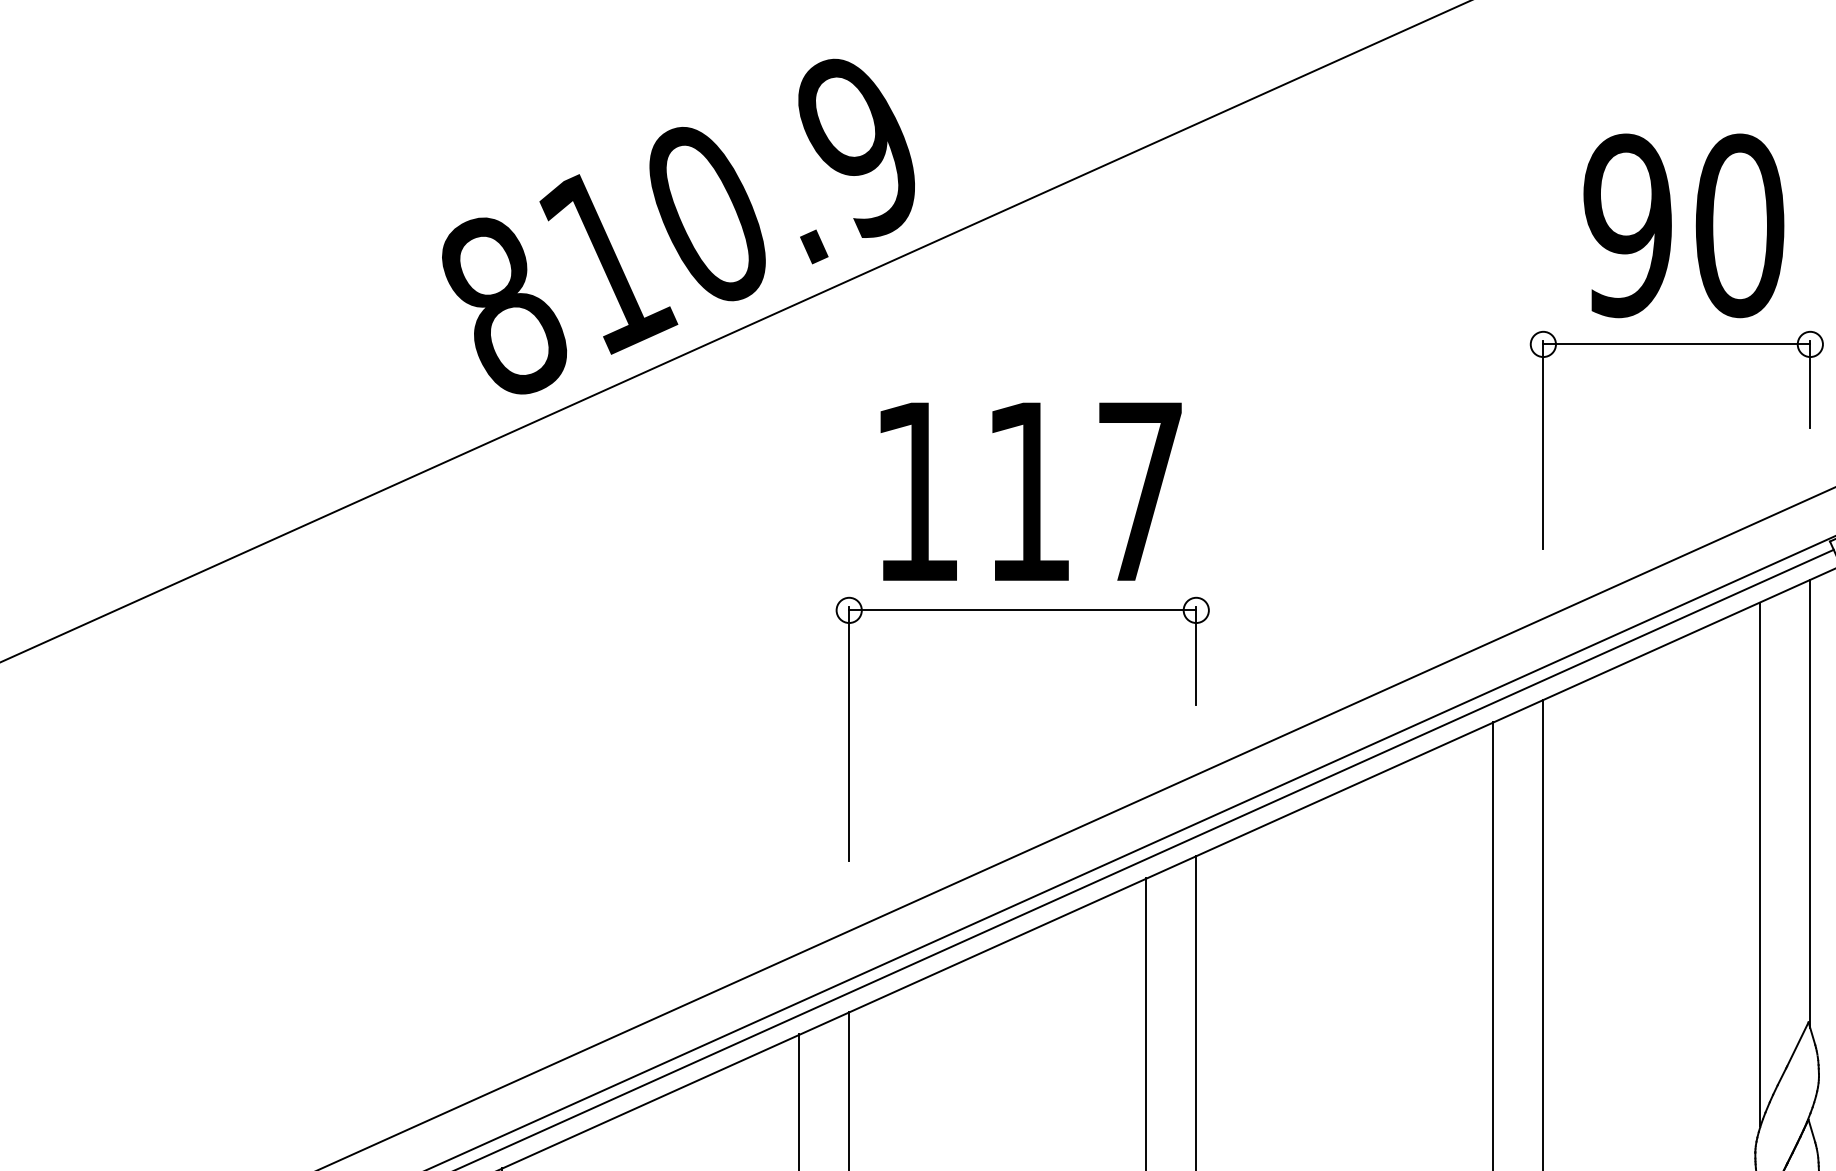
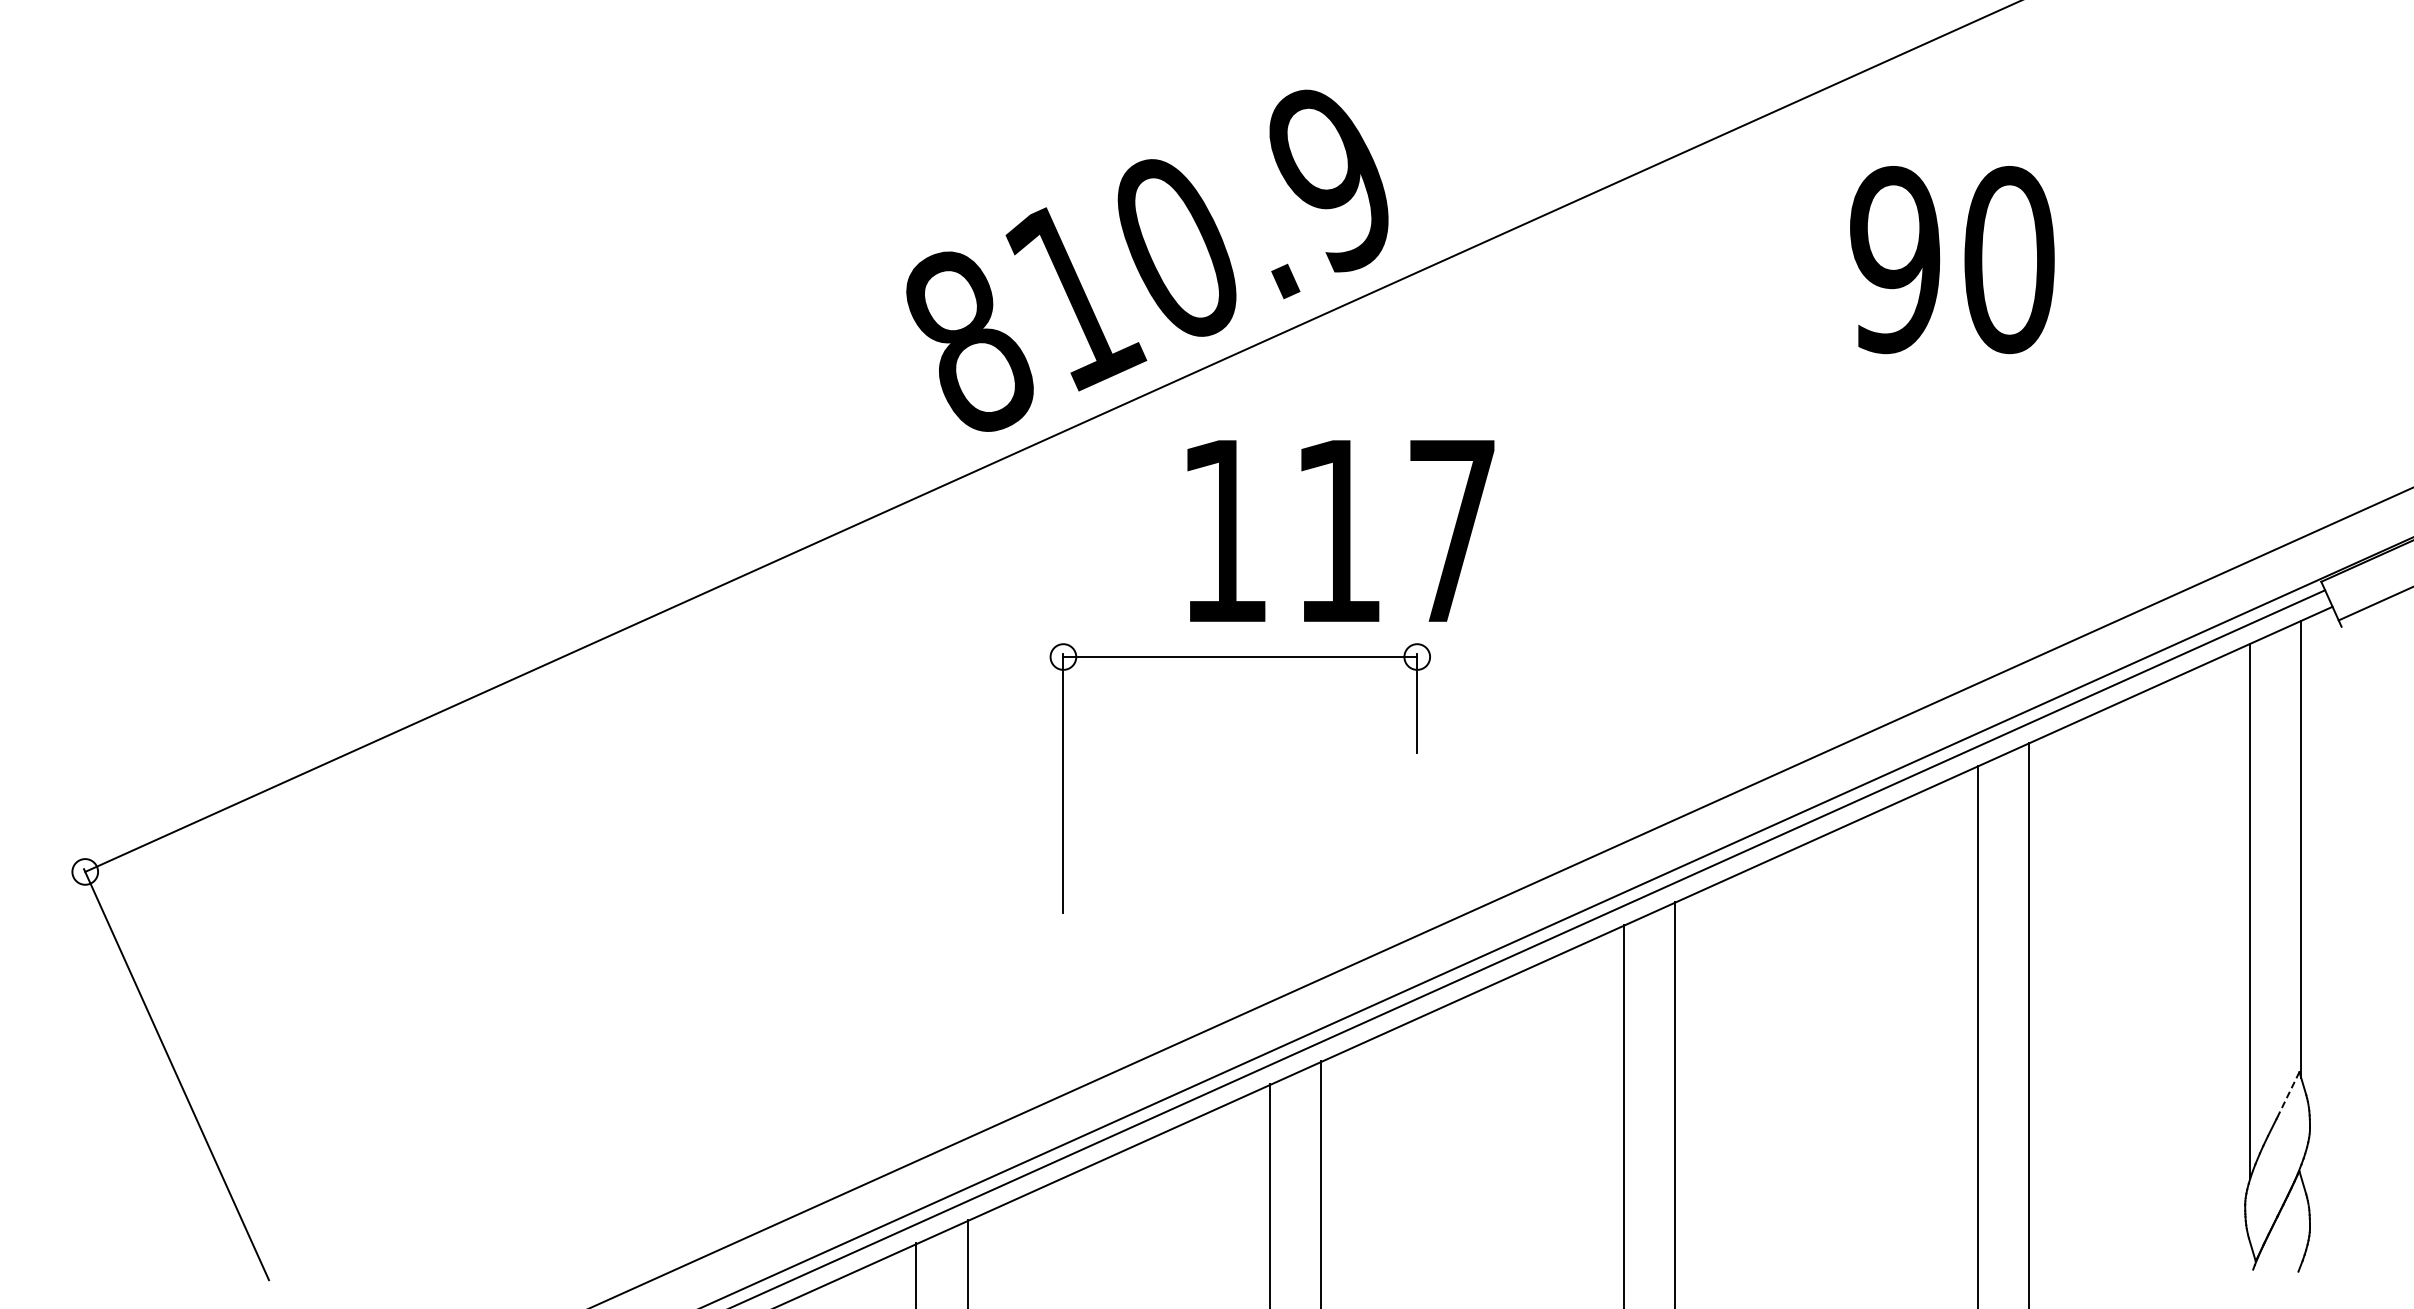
text: (1684, 226) -> (1952, 260), moved
part: (1676, 345) -> (2164, 381), removed
text: (1030, 491) -> (1340, 530), moved
part: (1021, 610) -> (1239, 657), moved
line: (1797, 1044) -> (2288, 1094), solid -> dashed

